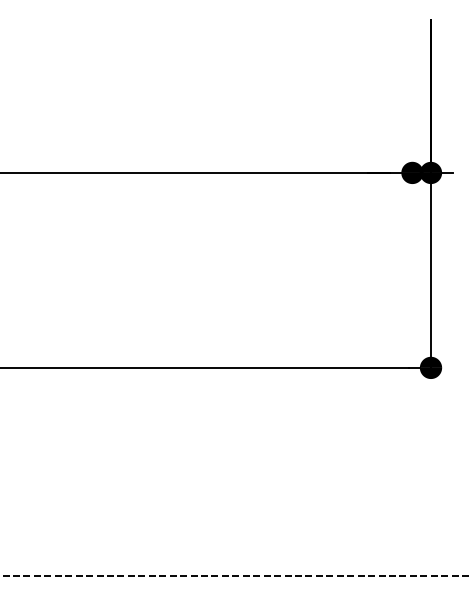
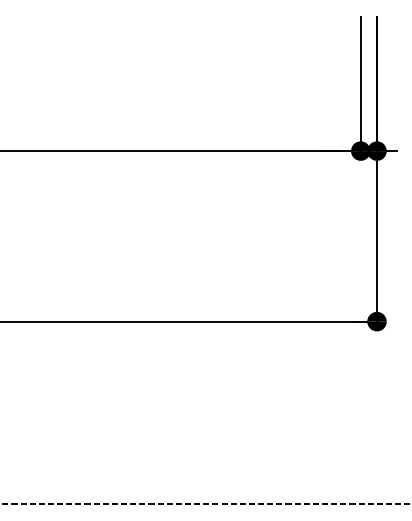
line: (412, 95) -> (360, 83), added

